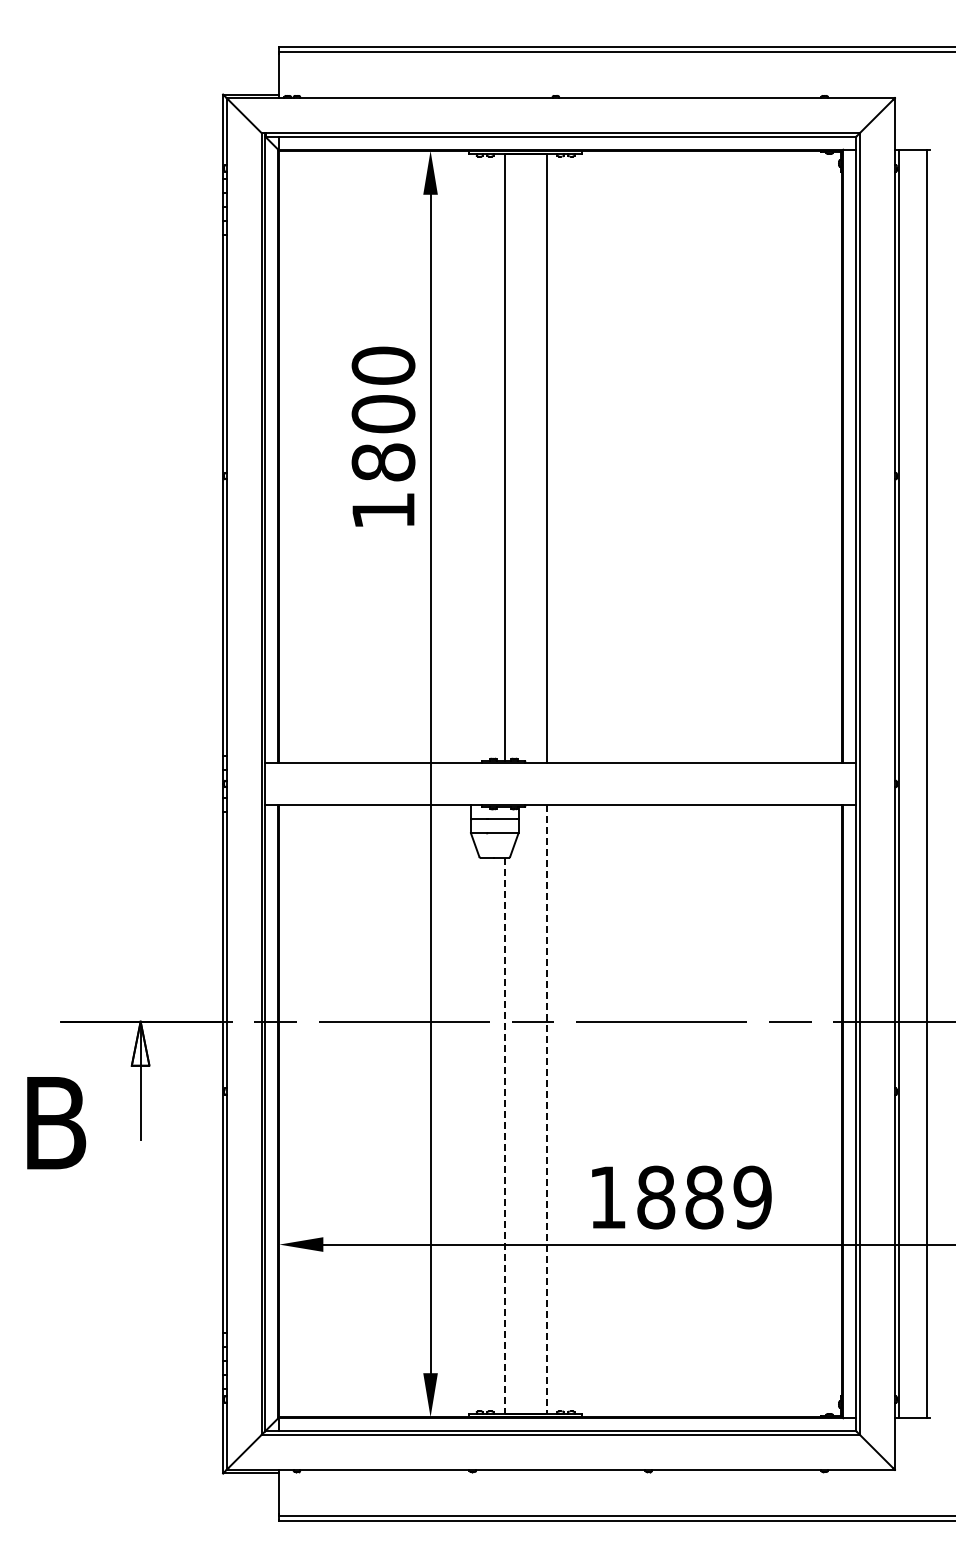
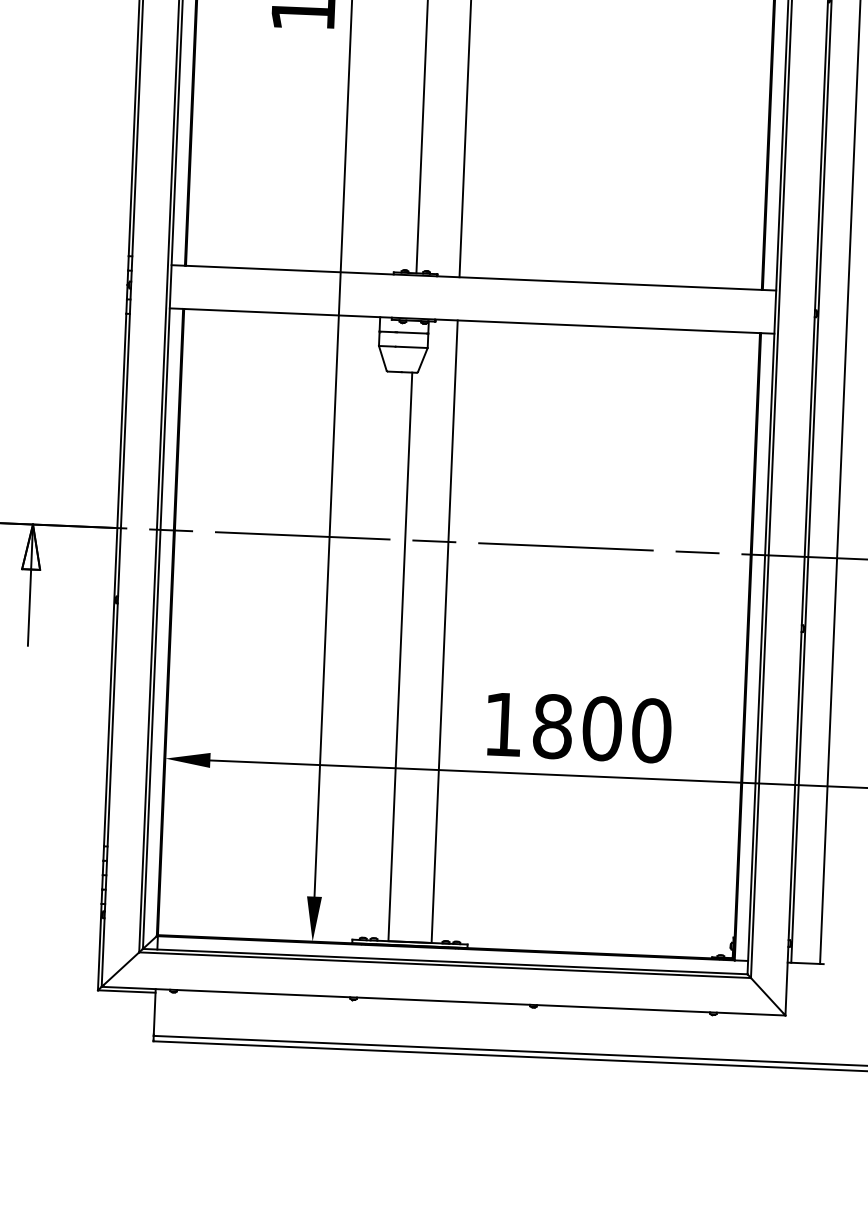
line: (546, 1109) -> (444, 631), dashed -> solid
line: (504, 1135) -> (400, 656), dashed -> solid
text: (728, 1197) -> (626, 729), 1889 -> 1800

